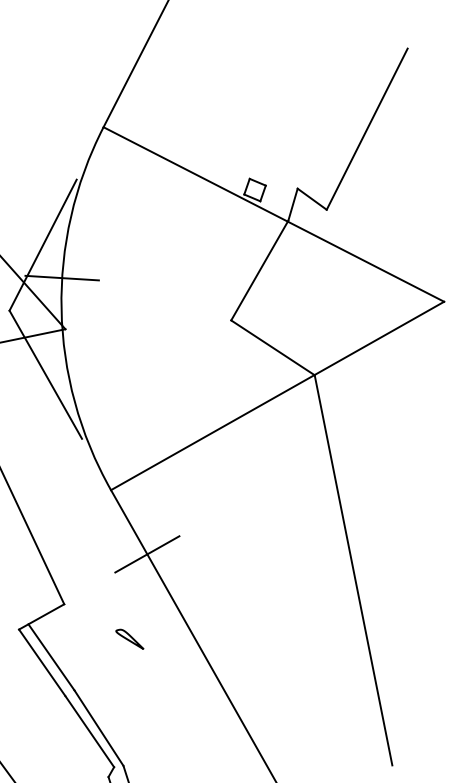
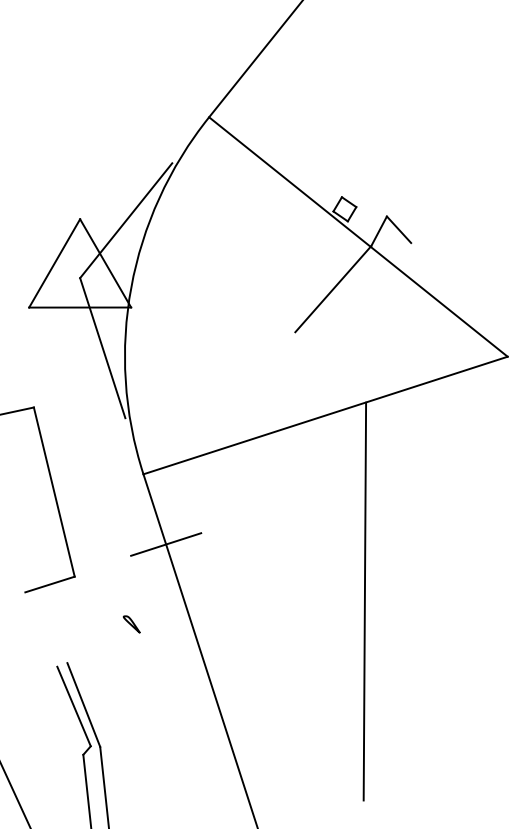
line: (366, 129) -> (466, 172), removed
line: (61, 278) -> (137, 256), removed
line: (272, 347) -> (330, 367), removed
part: (129, 639) -> (131, 624), size x0.7
line: (51, 657) -> (51, 626), removed
line: (42, 662) -> (41, 629), removed

